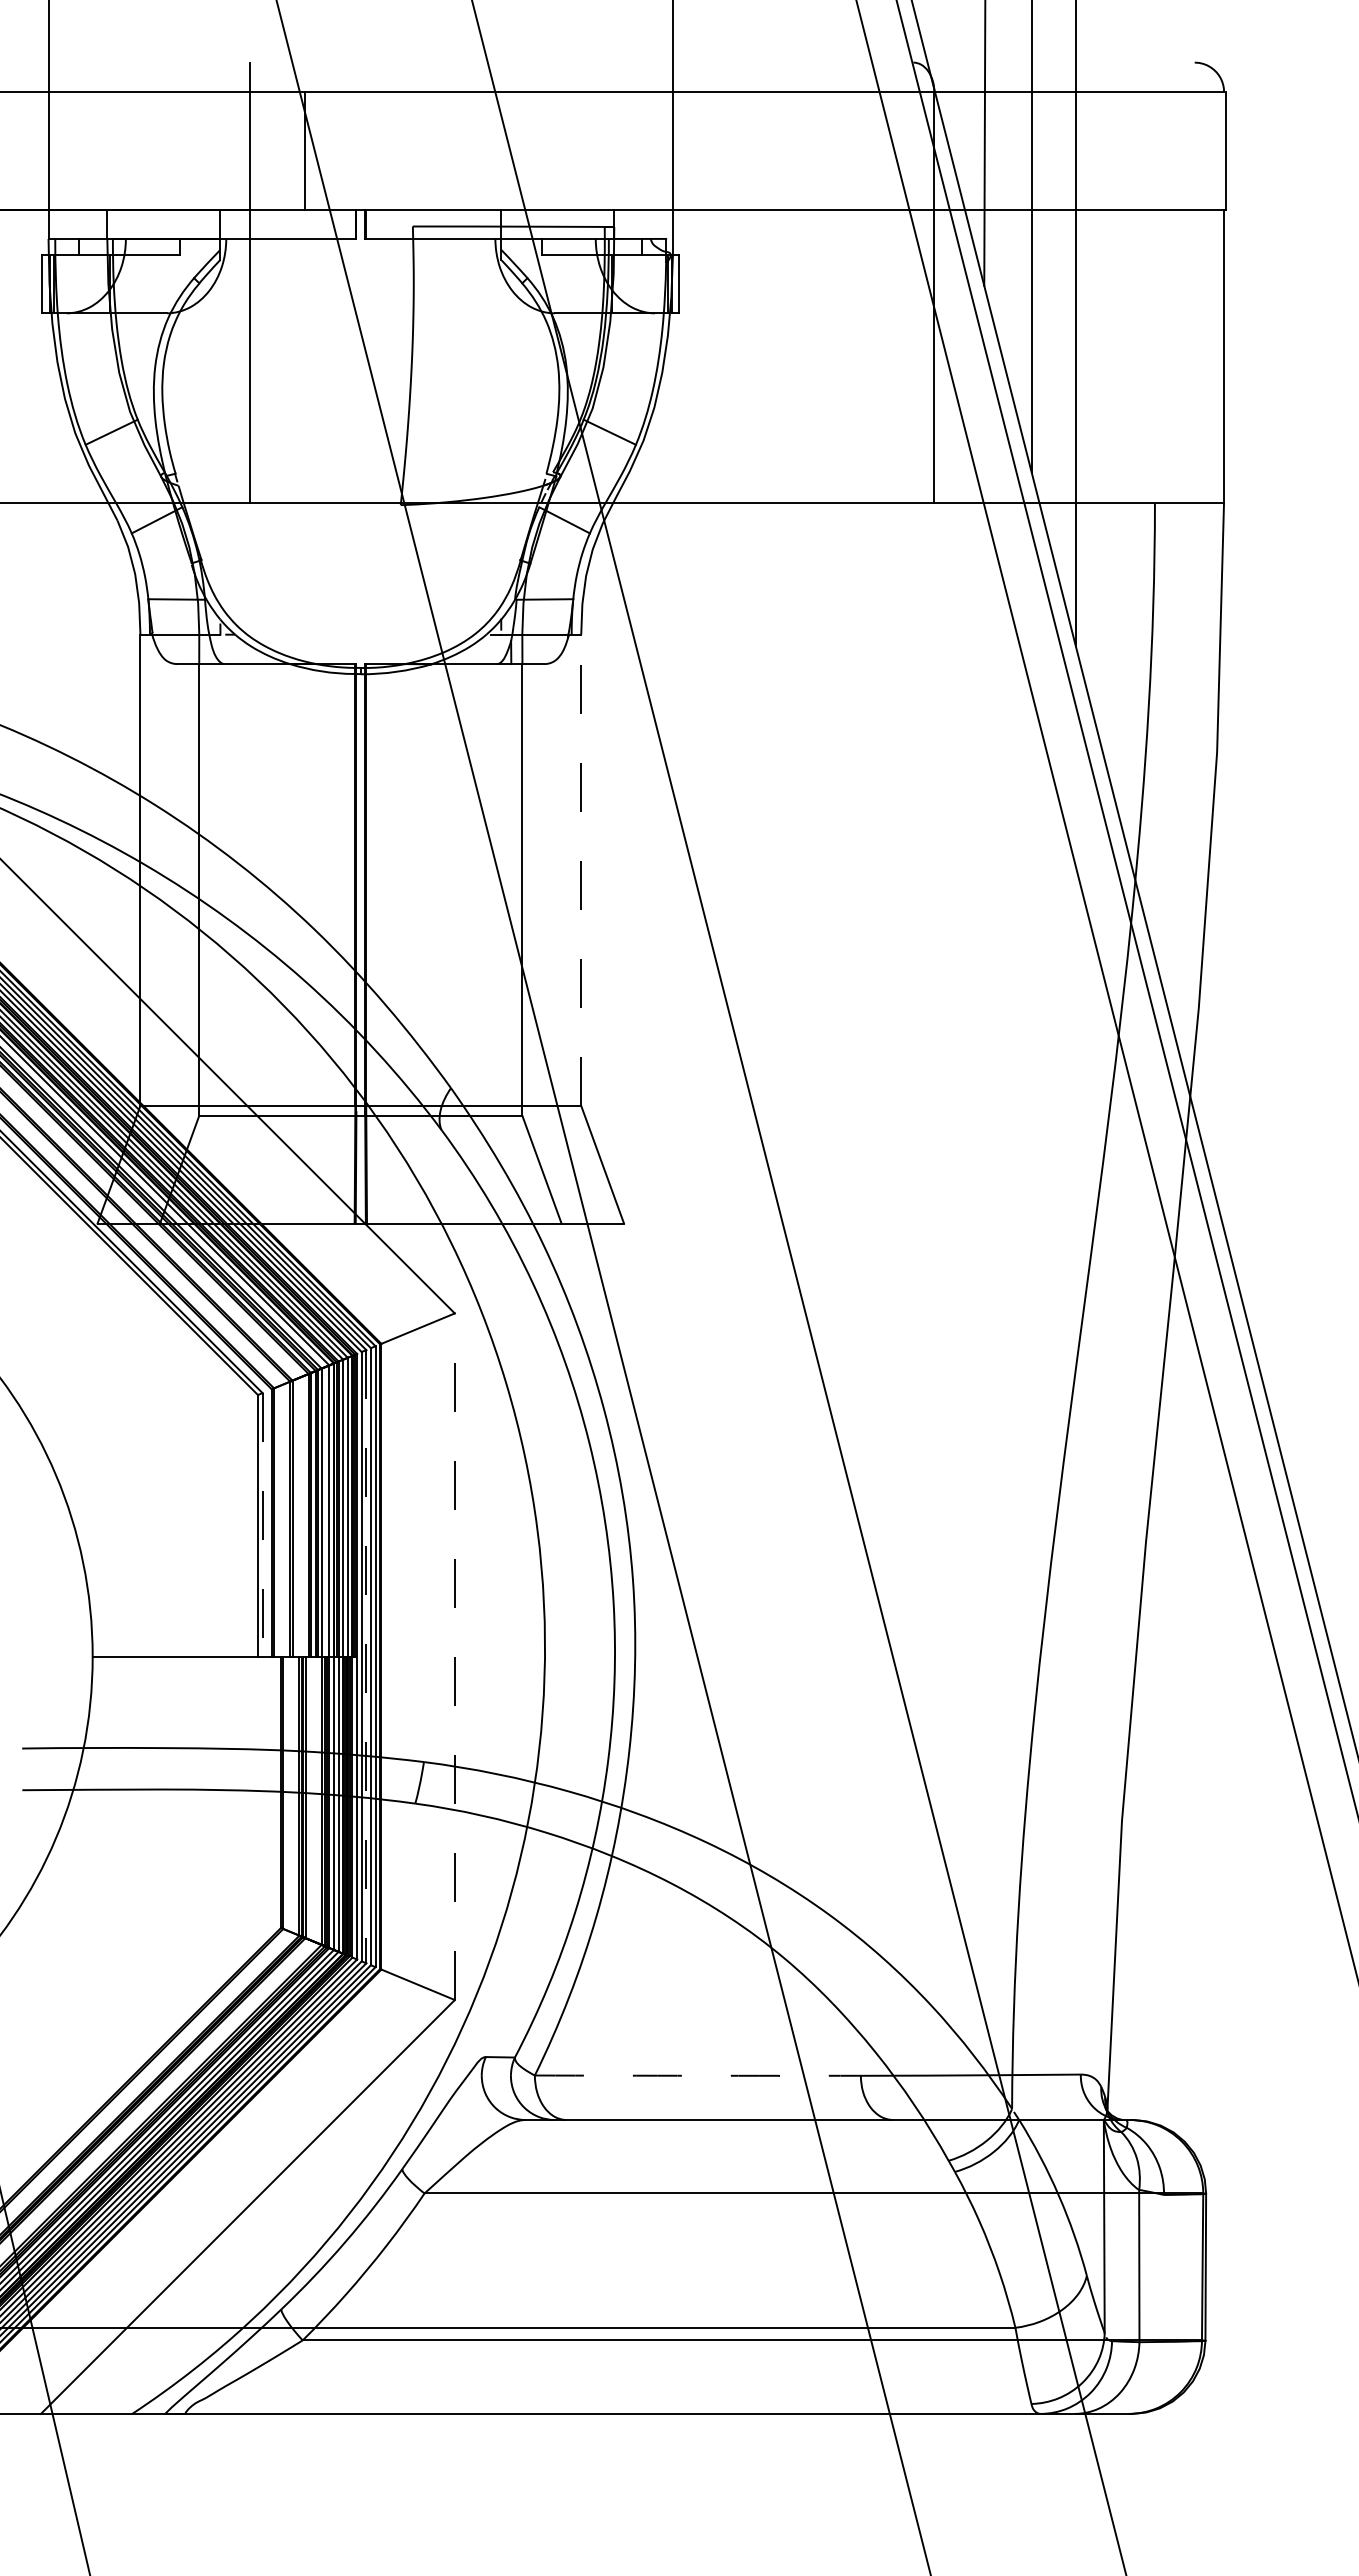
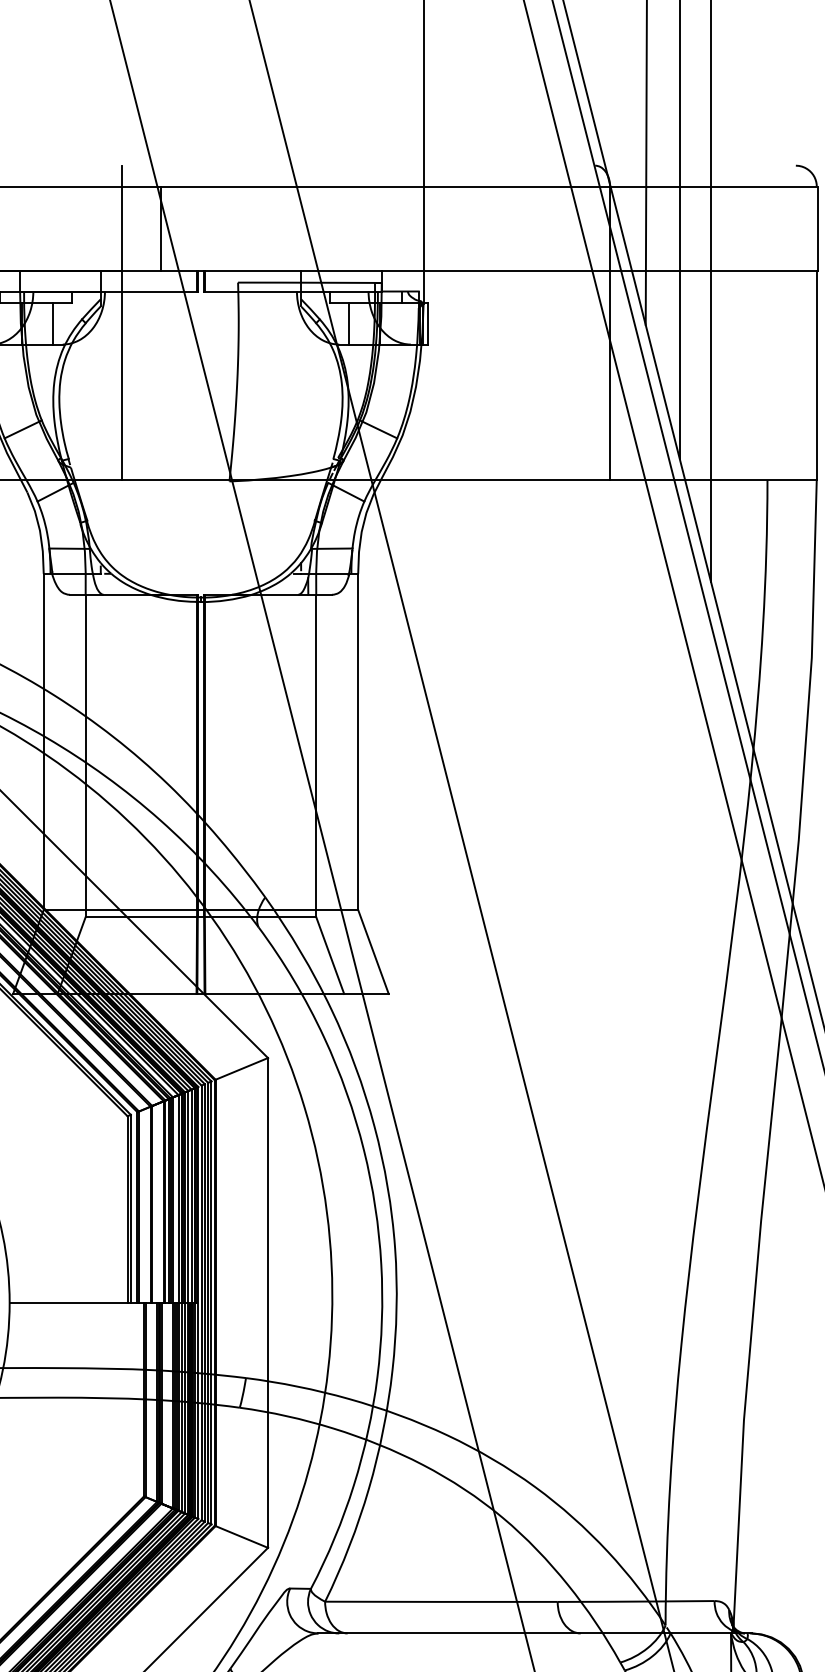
line: (153, 283) -> (53, 323), added
line: (567, 283) -> (348, 323), added
line: (581, 870) -> (358, 742), dashed -> solid
line: (262, 1524) -> (130, 1208), dashed -> solid
line: (366, 1656) -> (205, 1302), dashed -> solid
line: (454, 1656) -> (267, 1302), dashed -> solid
arc: (697, 2075) -> (441, 1601), dashed -> solid

